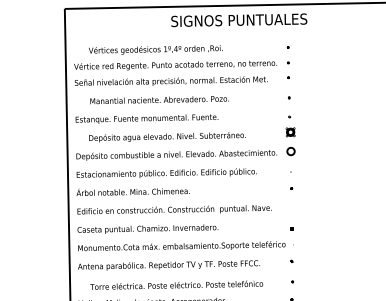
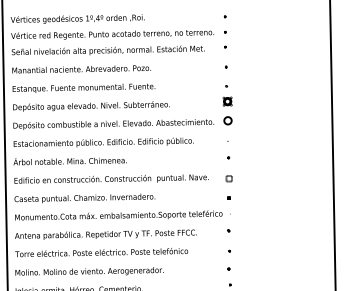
text: (155, 49) -> (77, 18), moved
text: (159, 100) -> (81, 69), moved
text: (167, 137) -> (91, 106), moved
part: (292, 209) -> (229, 178), added
text: (176, 284) -> (101, 251), moved

